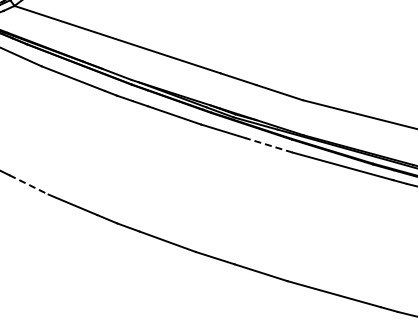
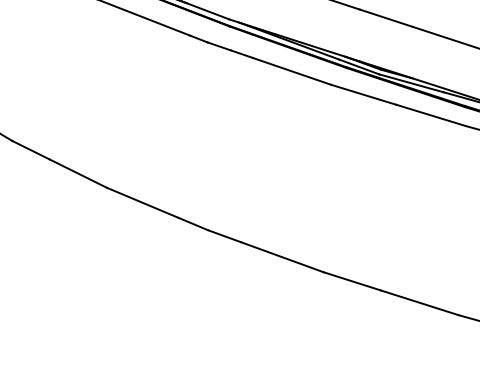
line: (269, 145) -> (431, 115), dashed -> solid
line: (28, 184) -> (77, 173), dashed -> solid

